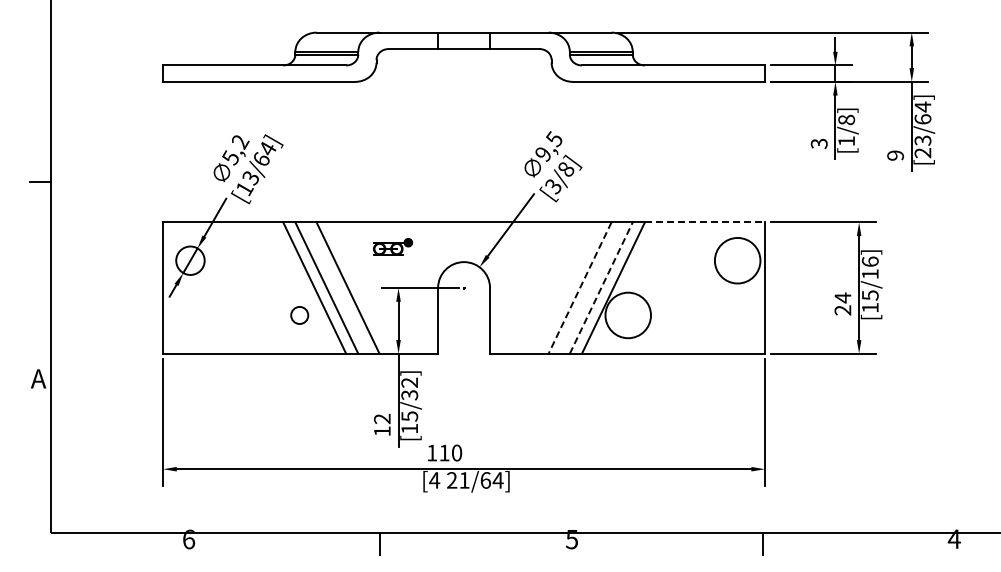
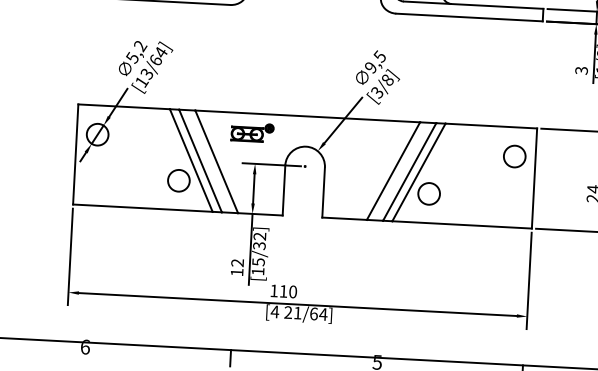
line: (705, 222) -> (491, 126), dashed -> solid
part: (392, 246) -> (252, 131), size x1.43
circle: (737, 260) -> (514, 156), size x0.62
line: (580, 288) -> (393, 171), dashed -> solid
line: (601, 288) -> (409, 172), dashed -> solid
circle: (299, 315) -> (178, 180), size x1.67
circle: (628, 315) -> (429, 193), size x0.62

